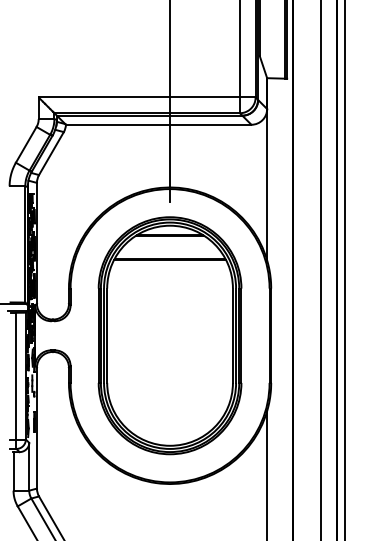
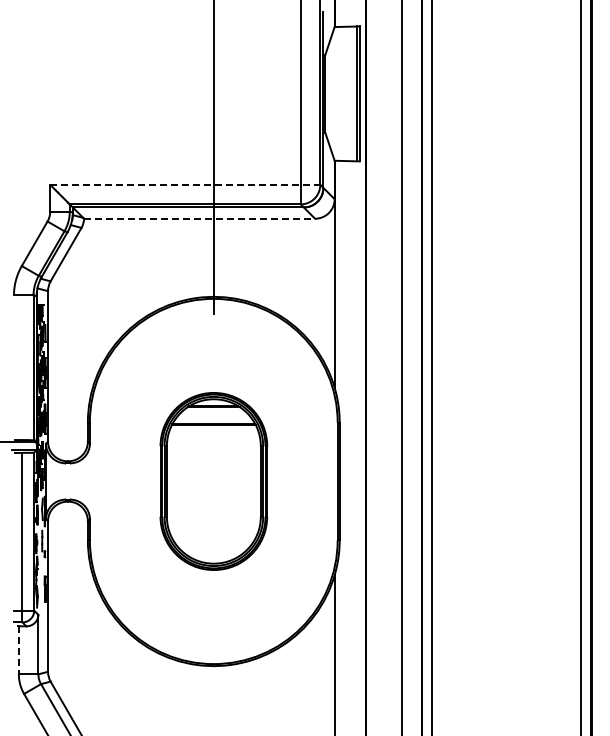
line: (147, 97) -> (185, 184), solid -> dashed
line: (159, 124) -> (200, 218), solid -> dashed
part: (169, 335) -> (213, 481), size x0.6
line: (13, 471) -> (18, 650), solid -> dashed

